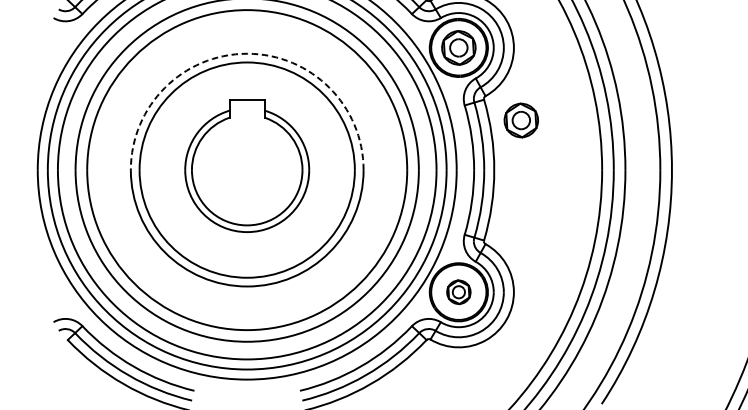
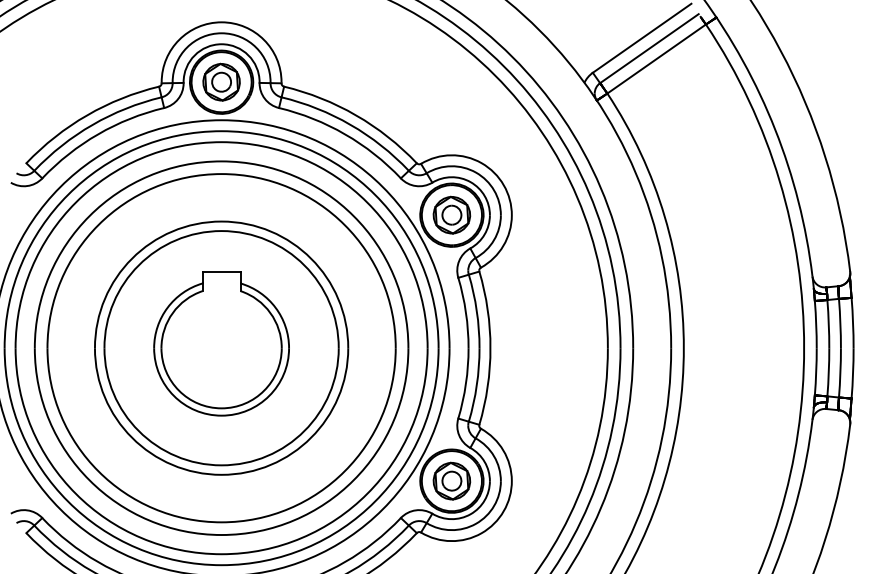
arc: (247, 53) -> (221, 221), dashed -> solid
part: (520, 119) -> (519, 293), removed
part: (458, 291) -> (451, 480), size x1.43

